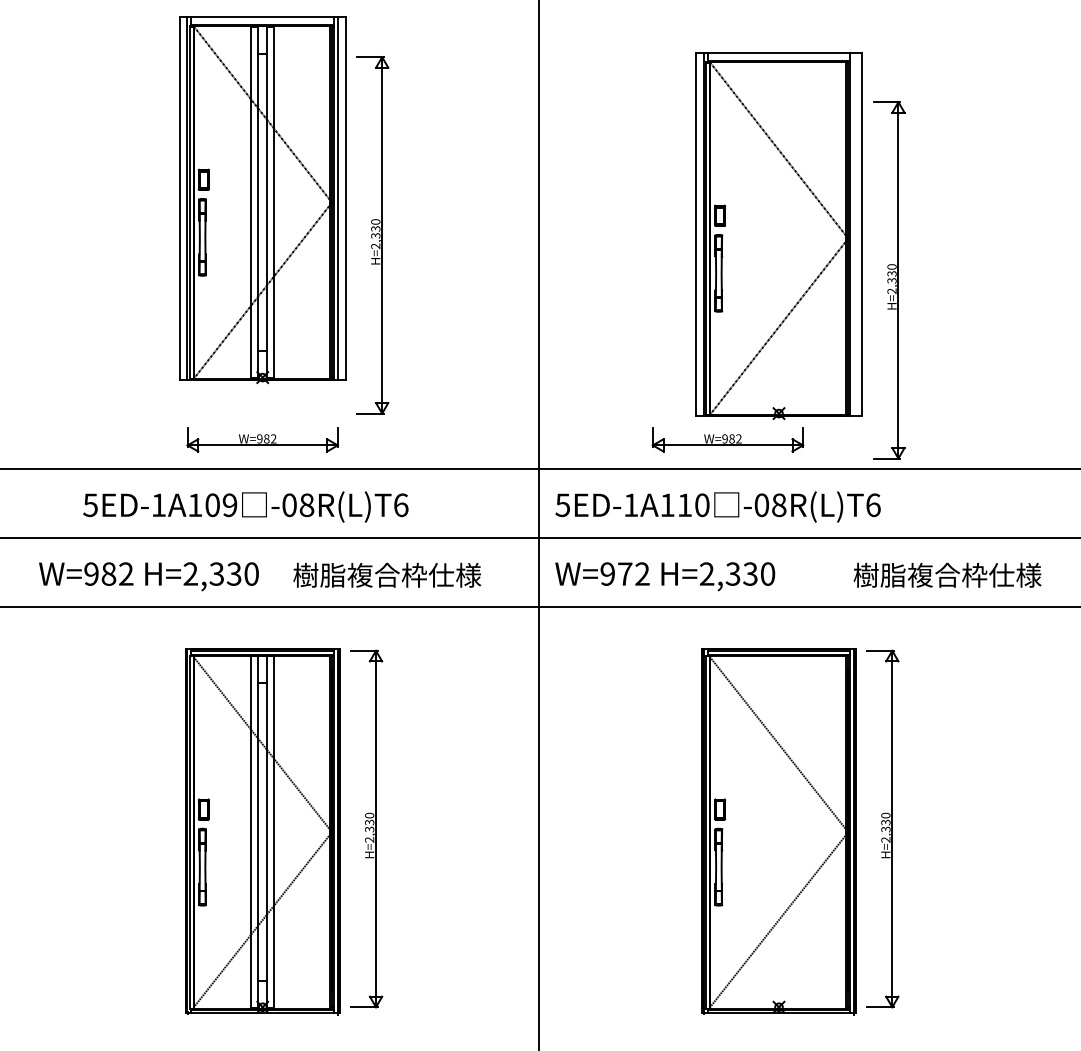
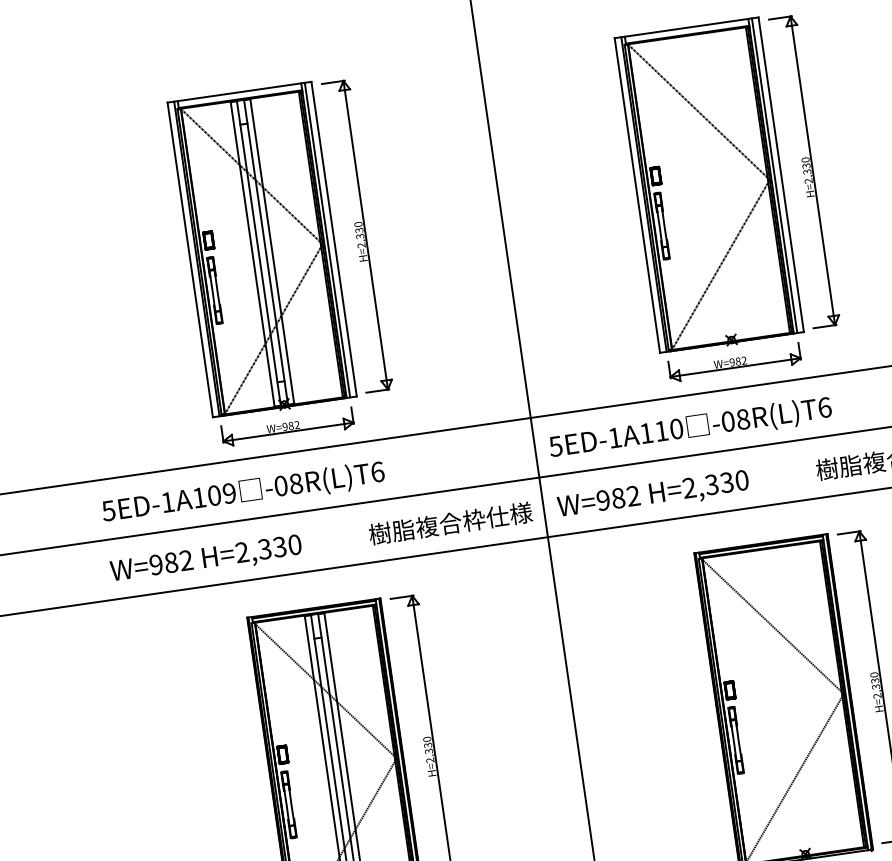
part: (262, 200) -> (262, 251), moved
line: (854, 234) -> (774, 175), added
part: (889, 280) -> (805, 172), moved
part: (727, 439) -> (734, 362), moved
text: (245, 506) -> (243, 492), moved
text: (625, 573) -> (618, 497), W=972 -> W=982
text: (387, 574) -> (450, 522), moved

